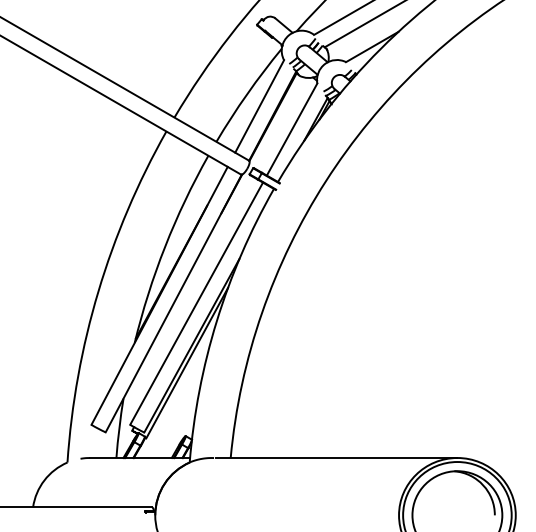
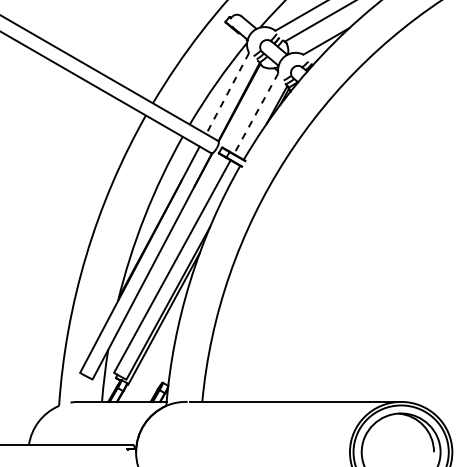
line: (259, 106) -> (227, 93), solid -> dashed
line: (291, 130) -> (255, 114), solid -> dashed

